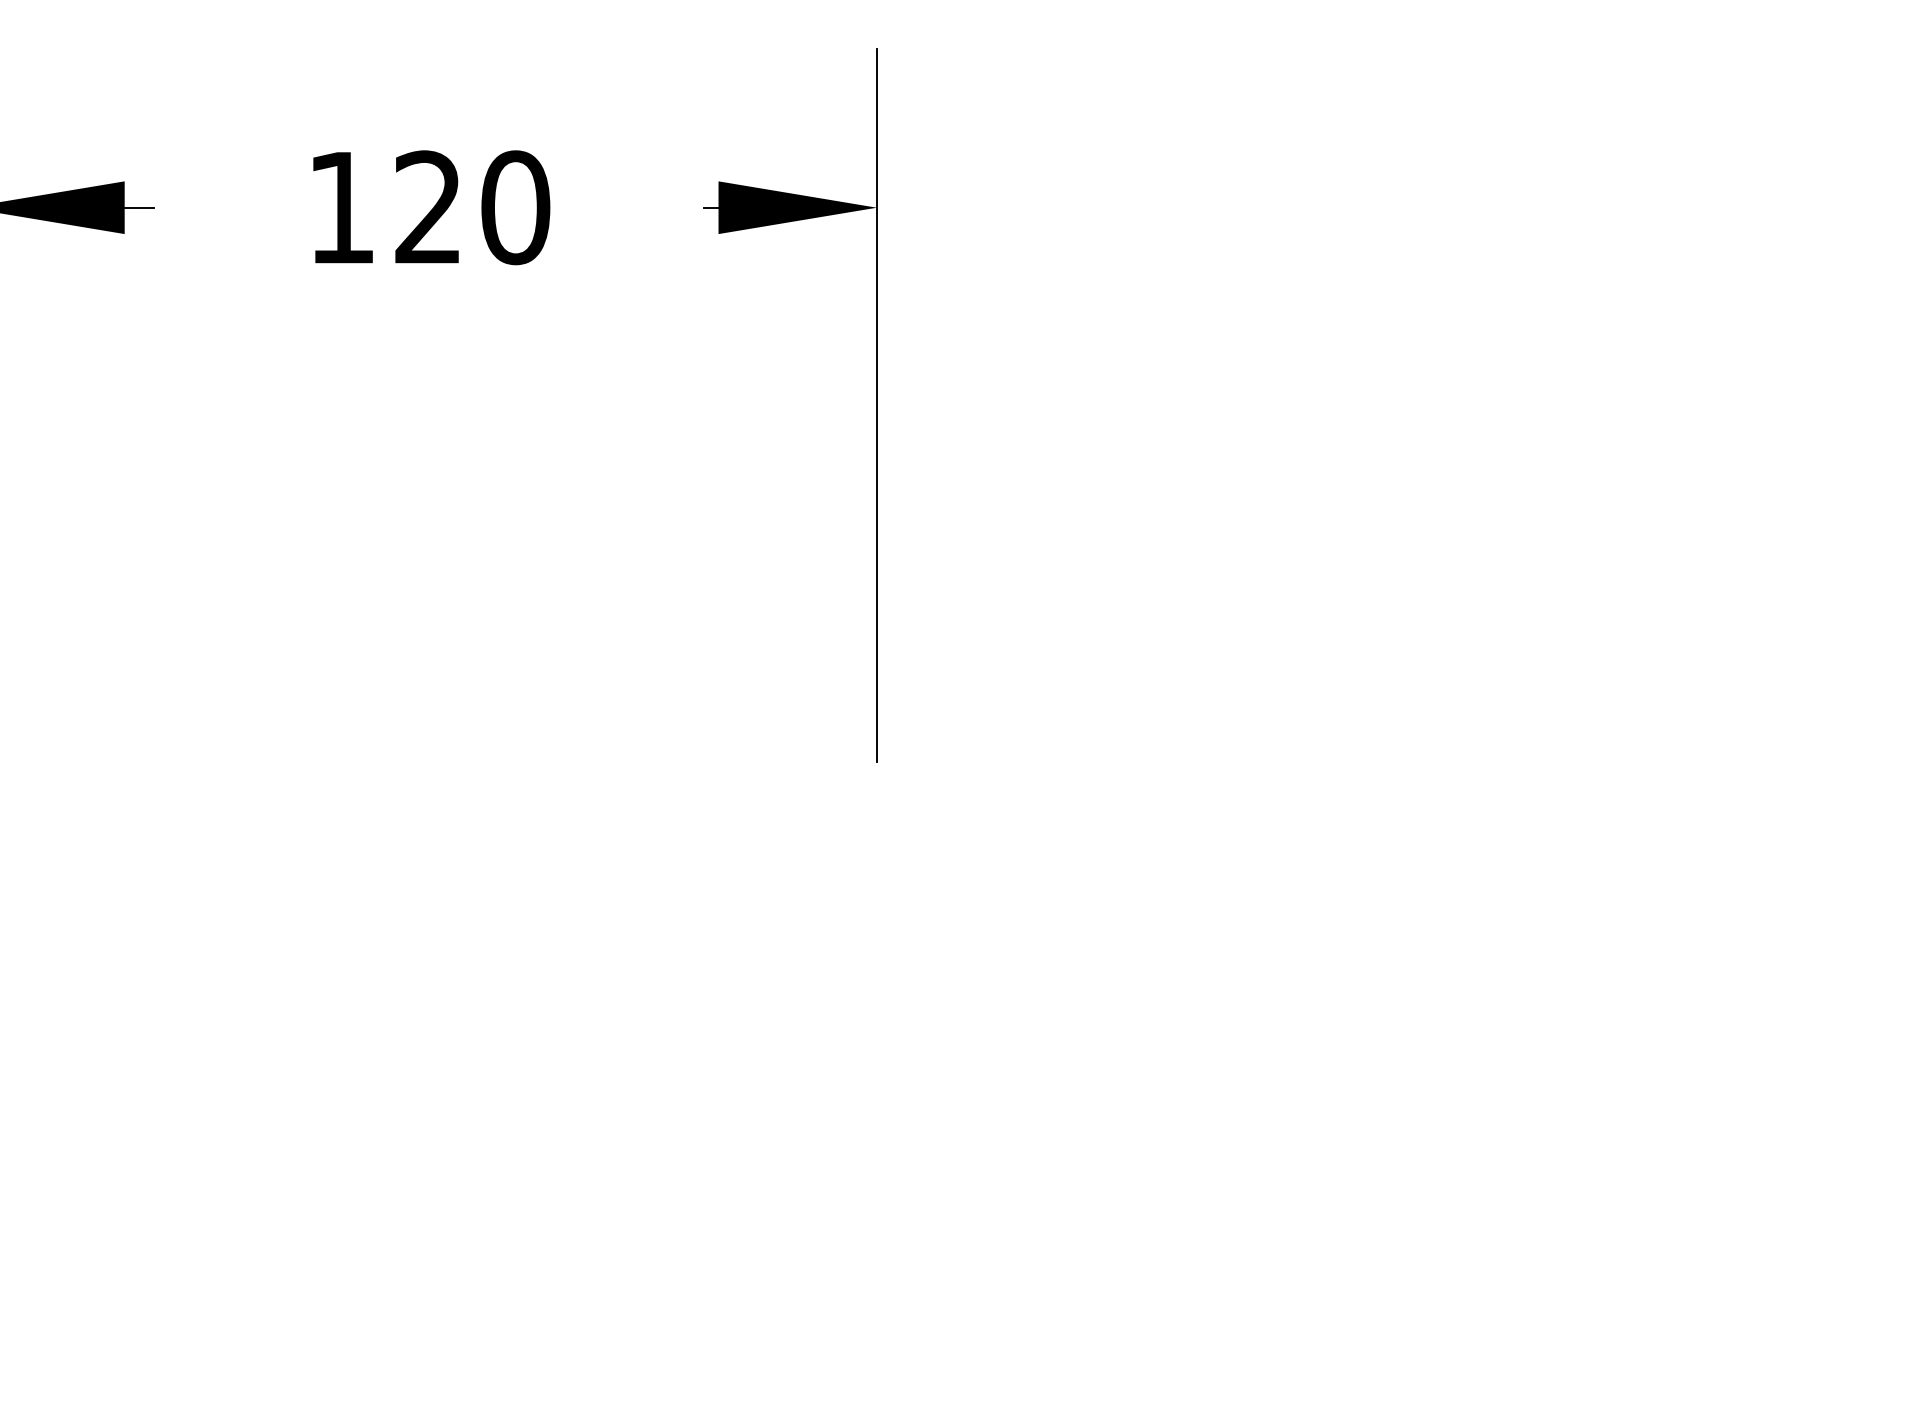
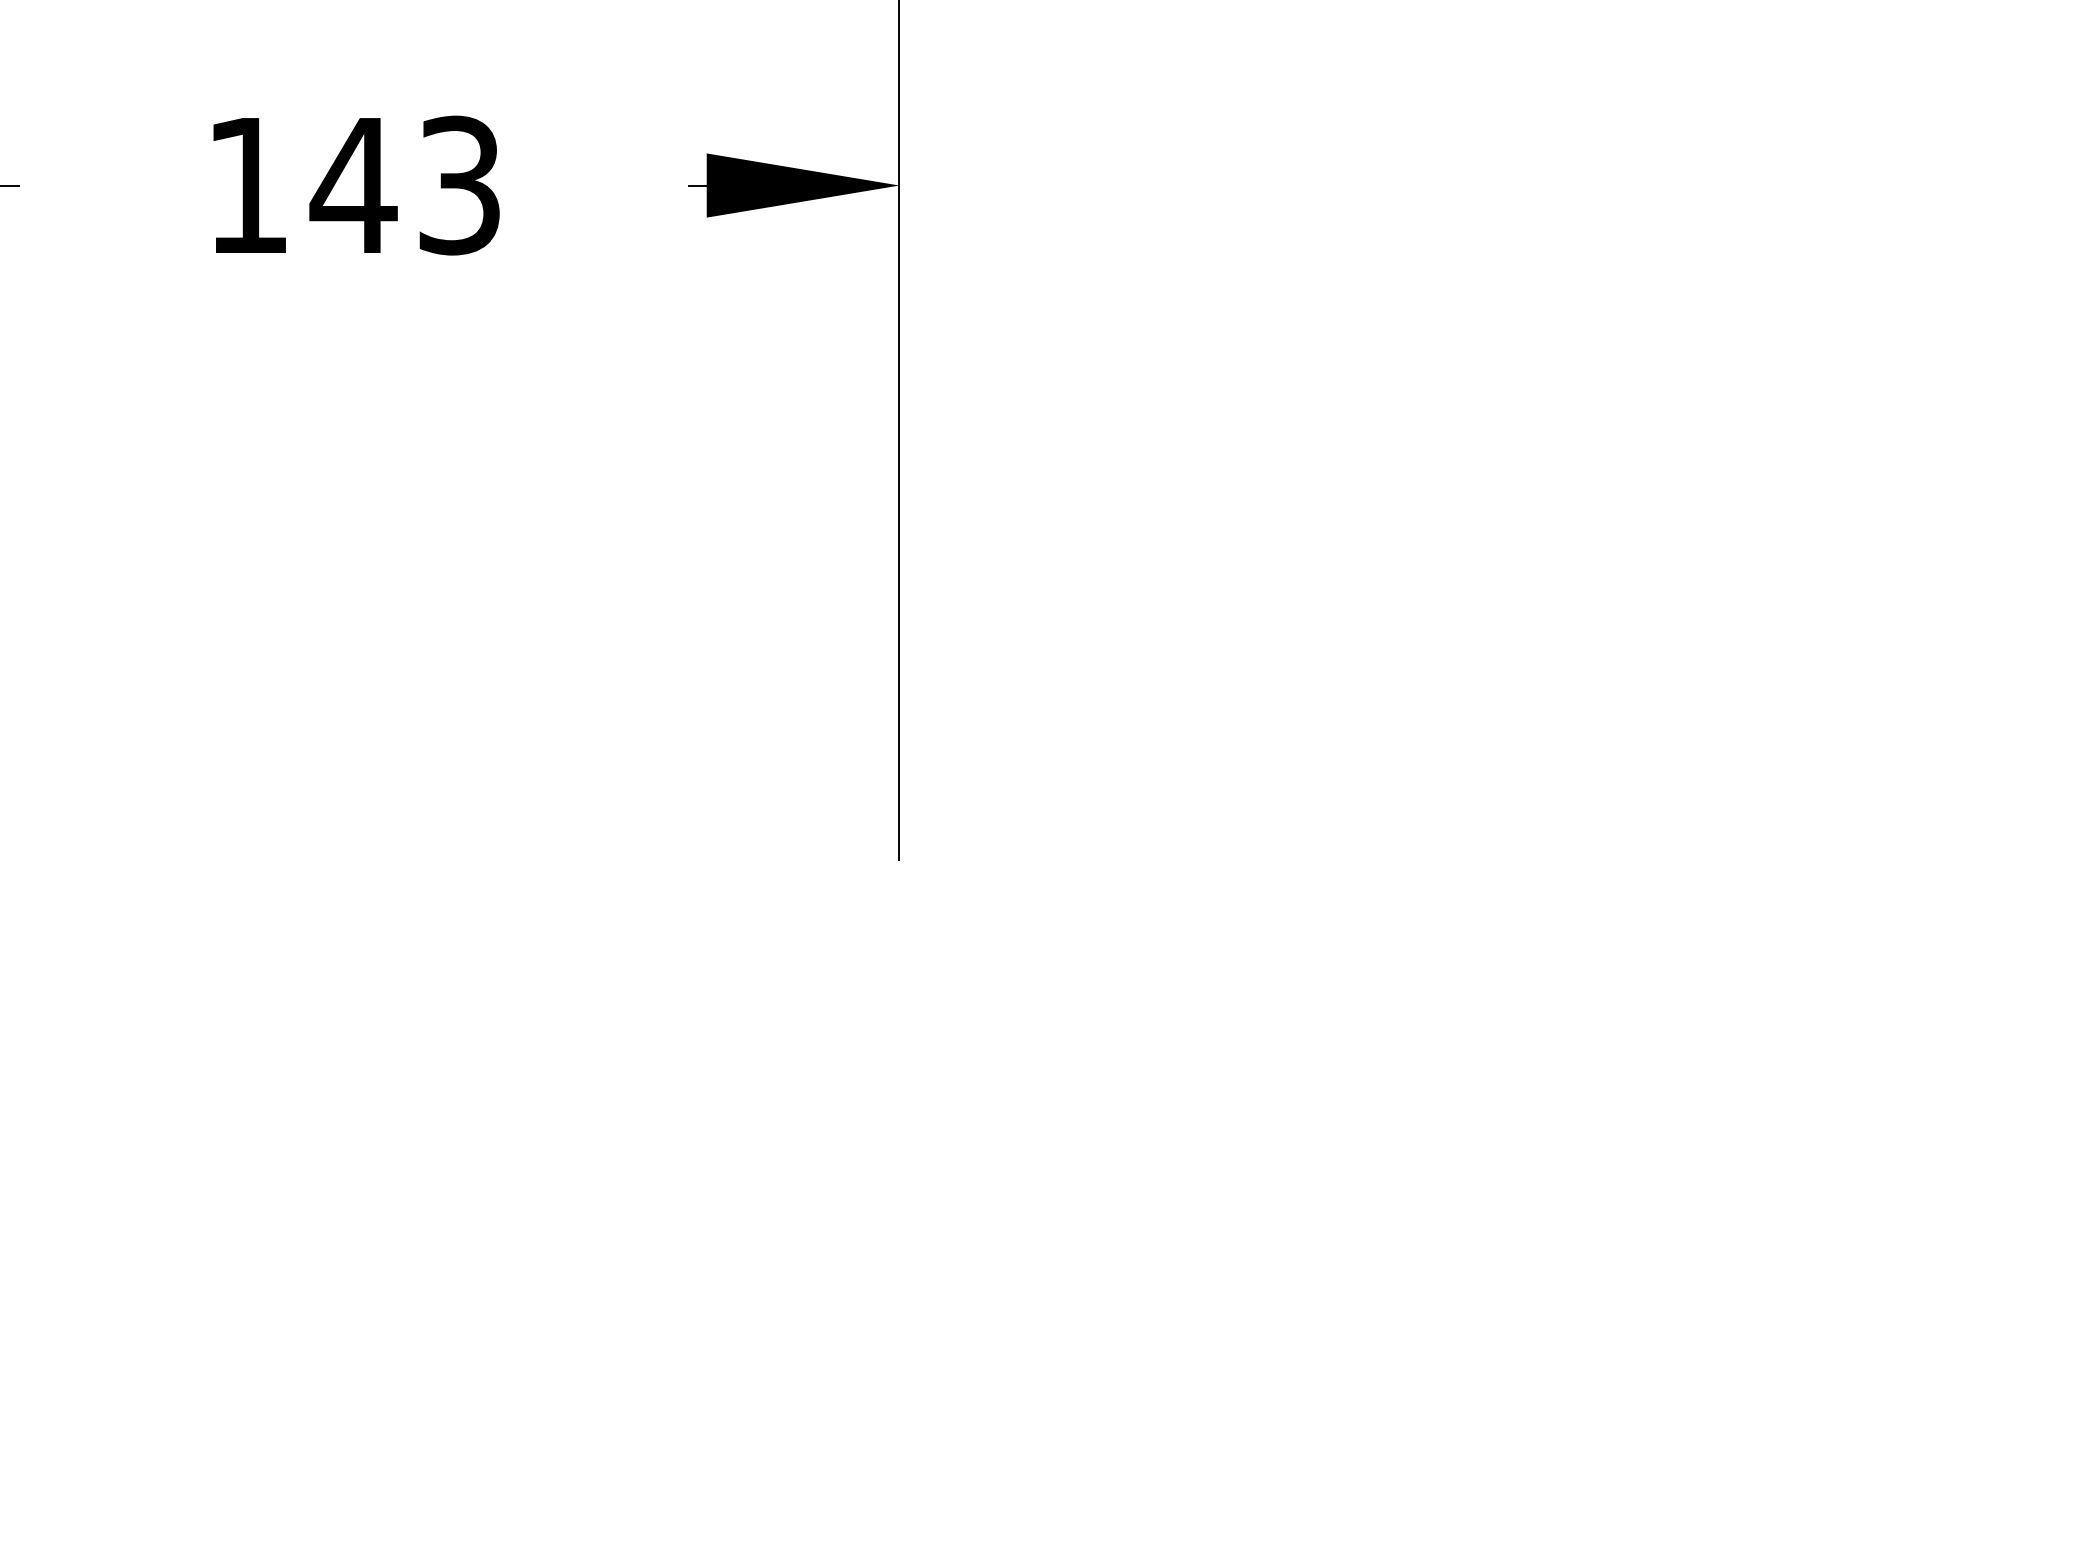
text: (471, 207) -> (406, 185), 120 -> 143

